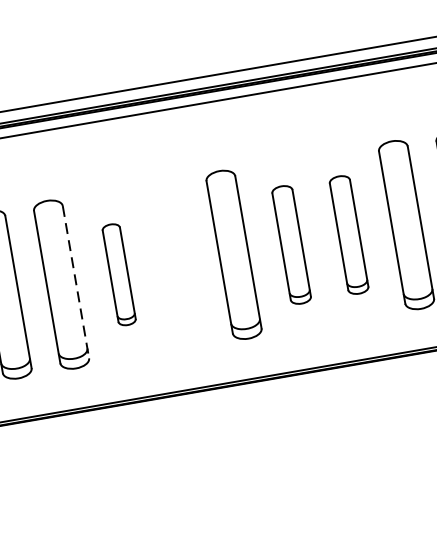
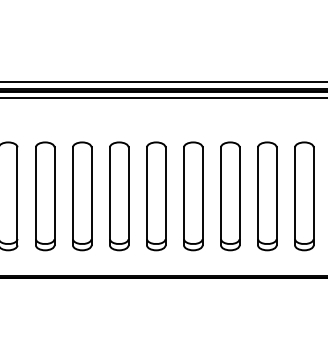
part: (349, 235) -> (230, 196), size x1.43
part: (291, 245) -> (193, 196), size x1.43
part: (176, 264) -> (119, 196), added
part: (119, 274) -> (82, 196), size x1.67
line: (75, 282) -> (54, 196), dashed -> solid

